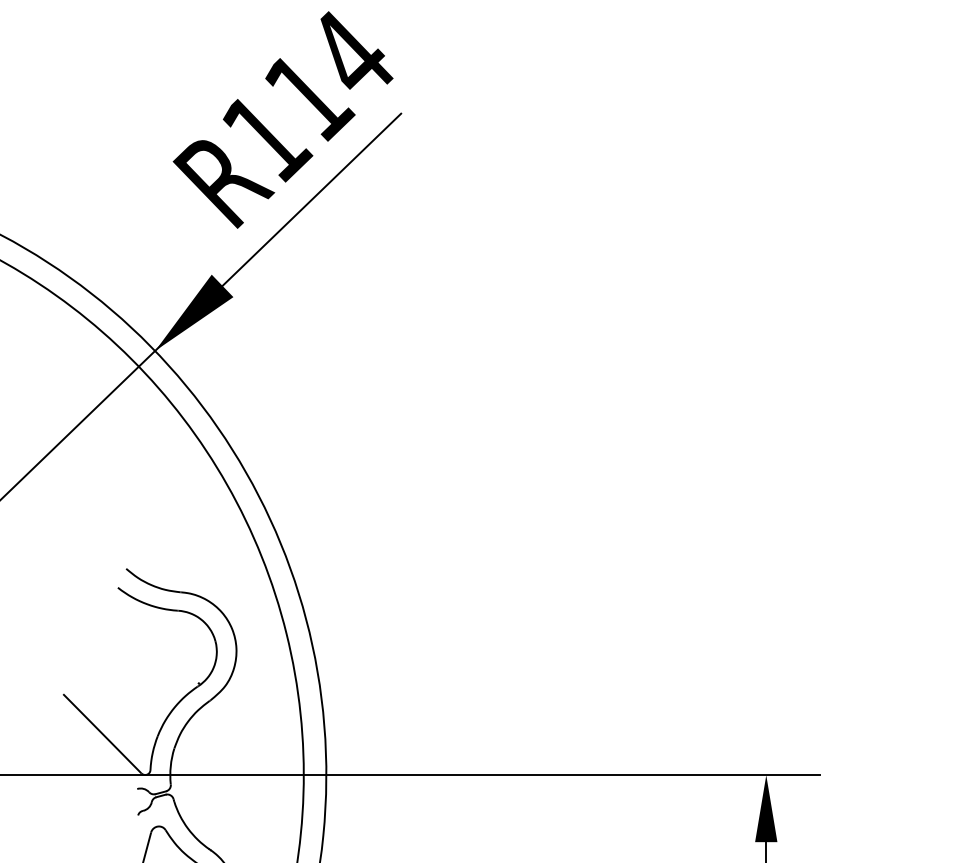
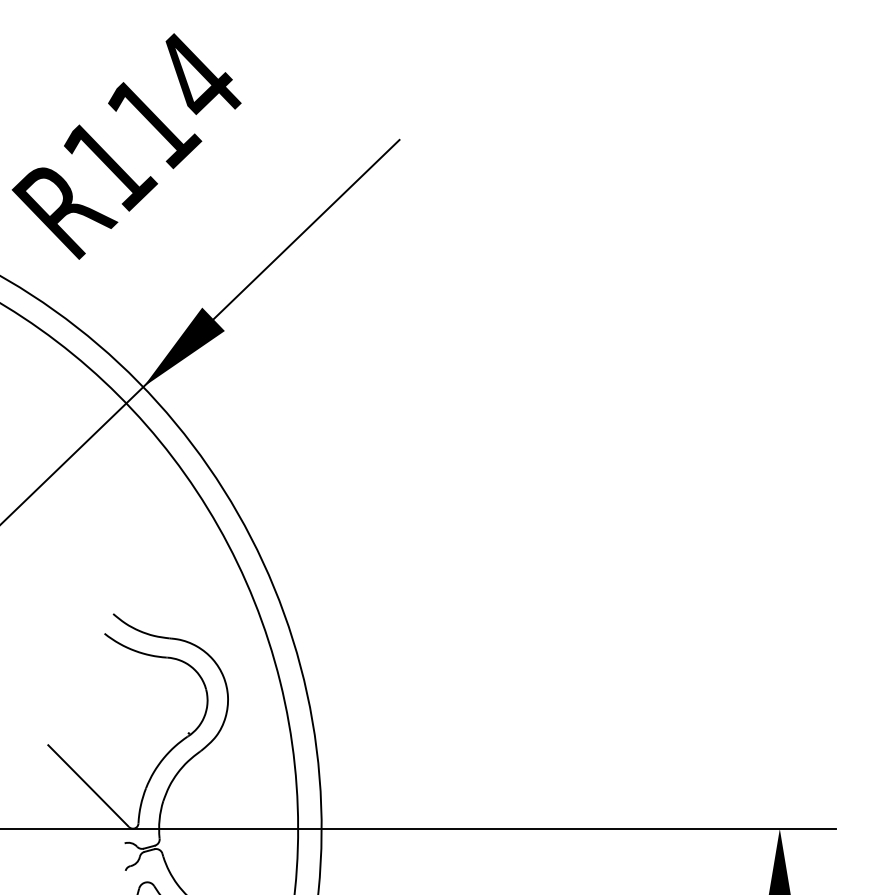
text: (282, 119) -> (125, 146), moved

